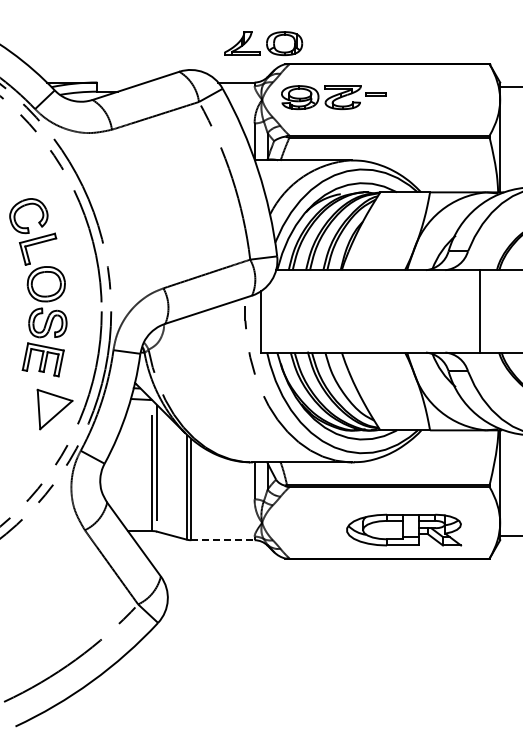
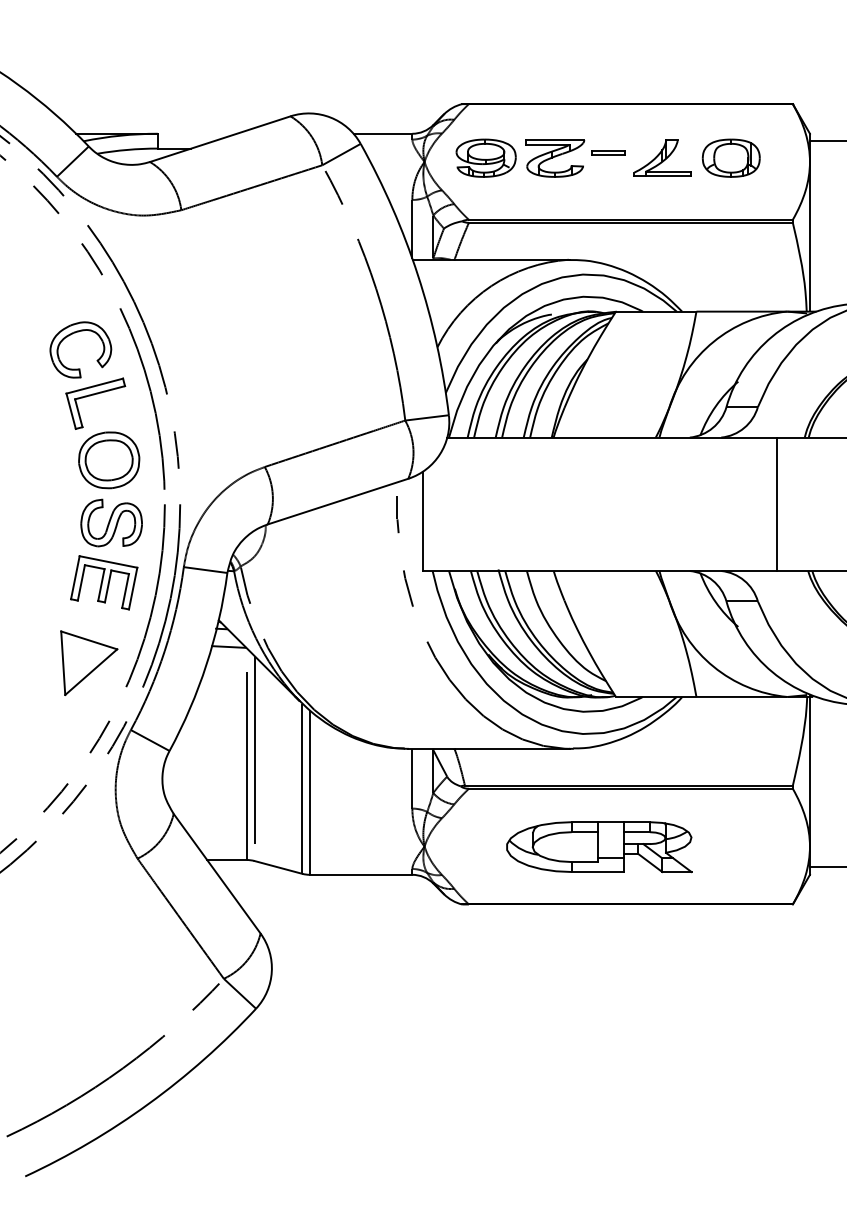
part: (263, 43) -> (697, 158), moved
part: (38, 287) -> (96, 465), moved
part: (404, 529) -> (599, 846), moved
line: (222, 540) -> (360, 875), dashed -> solid

